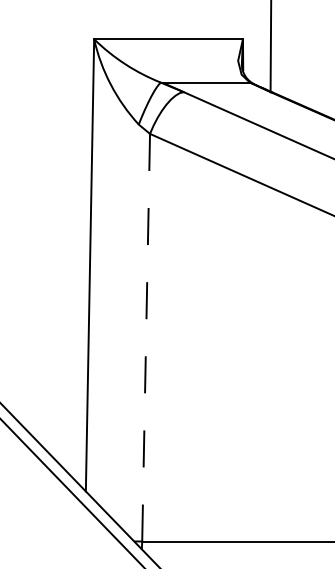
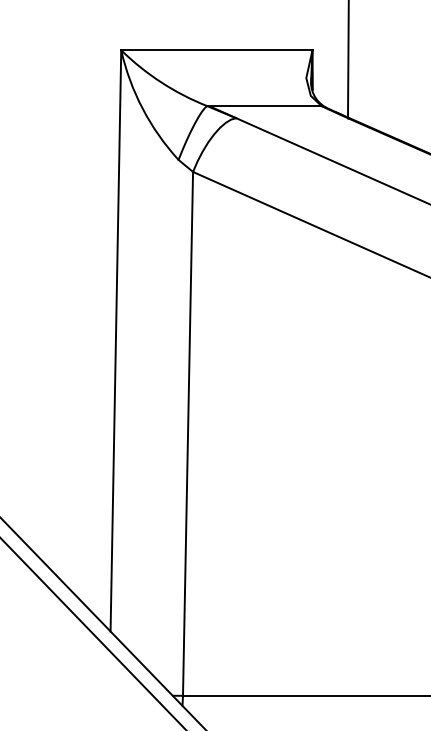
line: (146, 338) -> (188, 434), dashed -> solid

